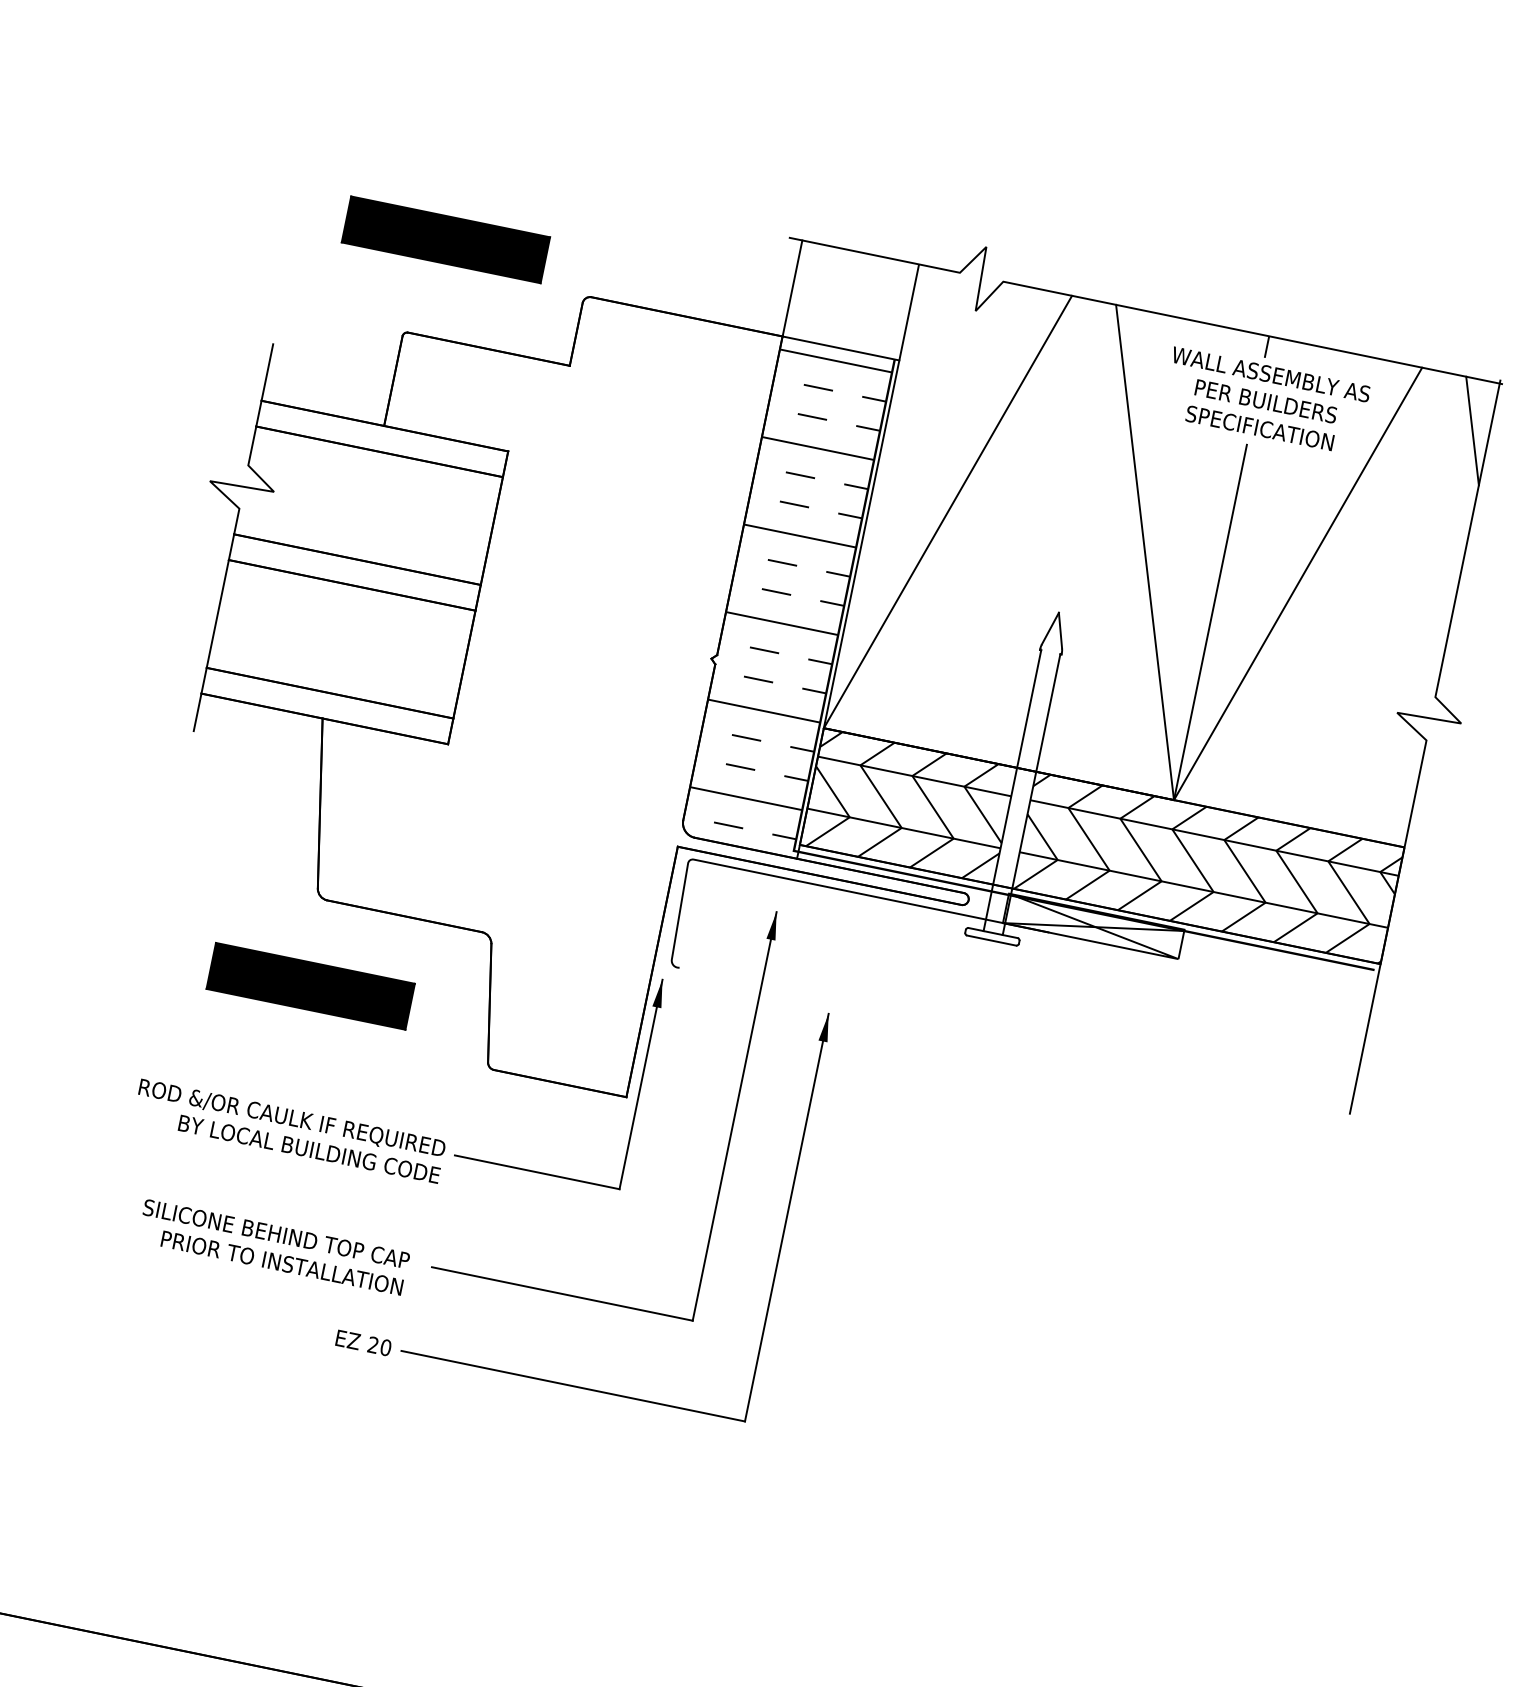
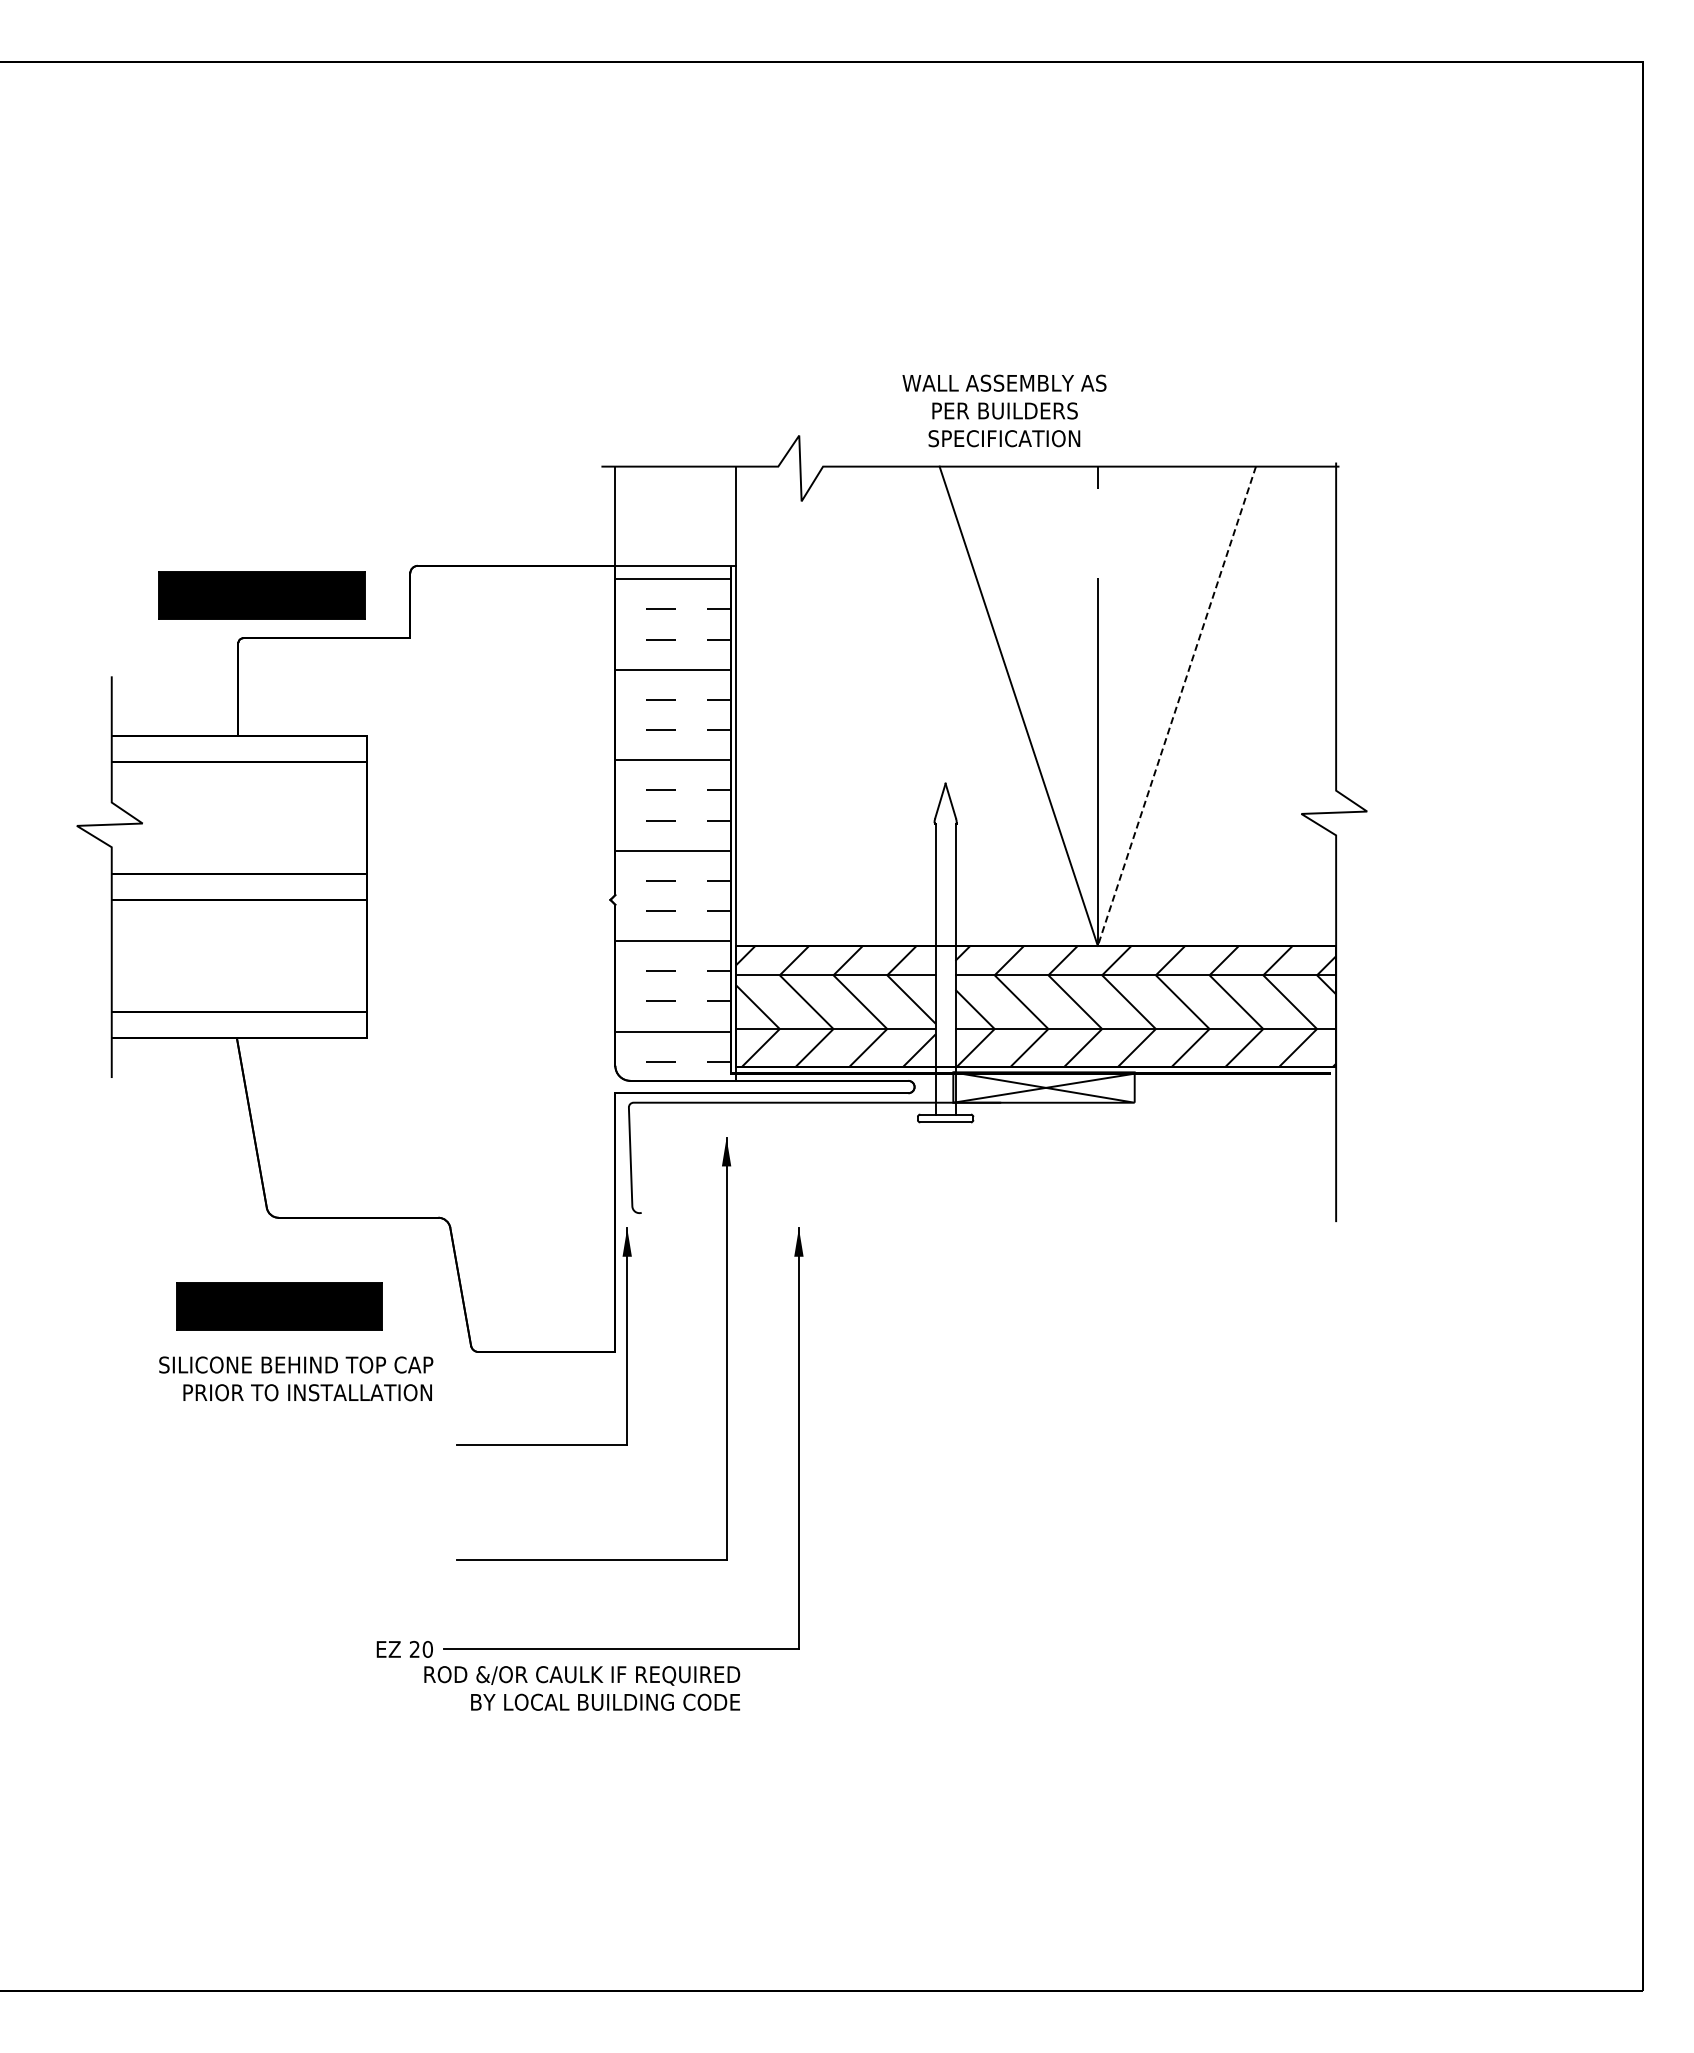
part: (445, 239) -> (261, 595), moved
text: (1265, 400) -> (1004, 410), moved
line: (1472, 430) -> (1318, 518), removed
line: (948, 511) -> (815, 705), removed
line: (1297, 584) -> (1176, 706), solid -> dashed
text: (289, 1131) -> (582, 1688), moved
text: (274, 1247) -> (296, 1378), moved

